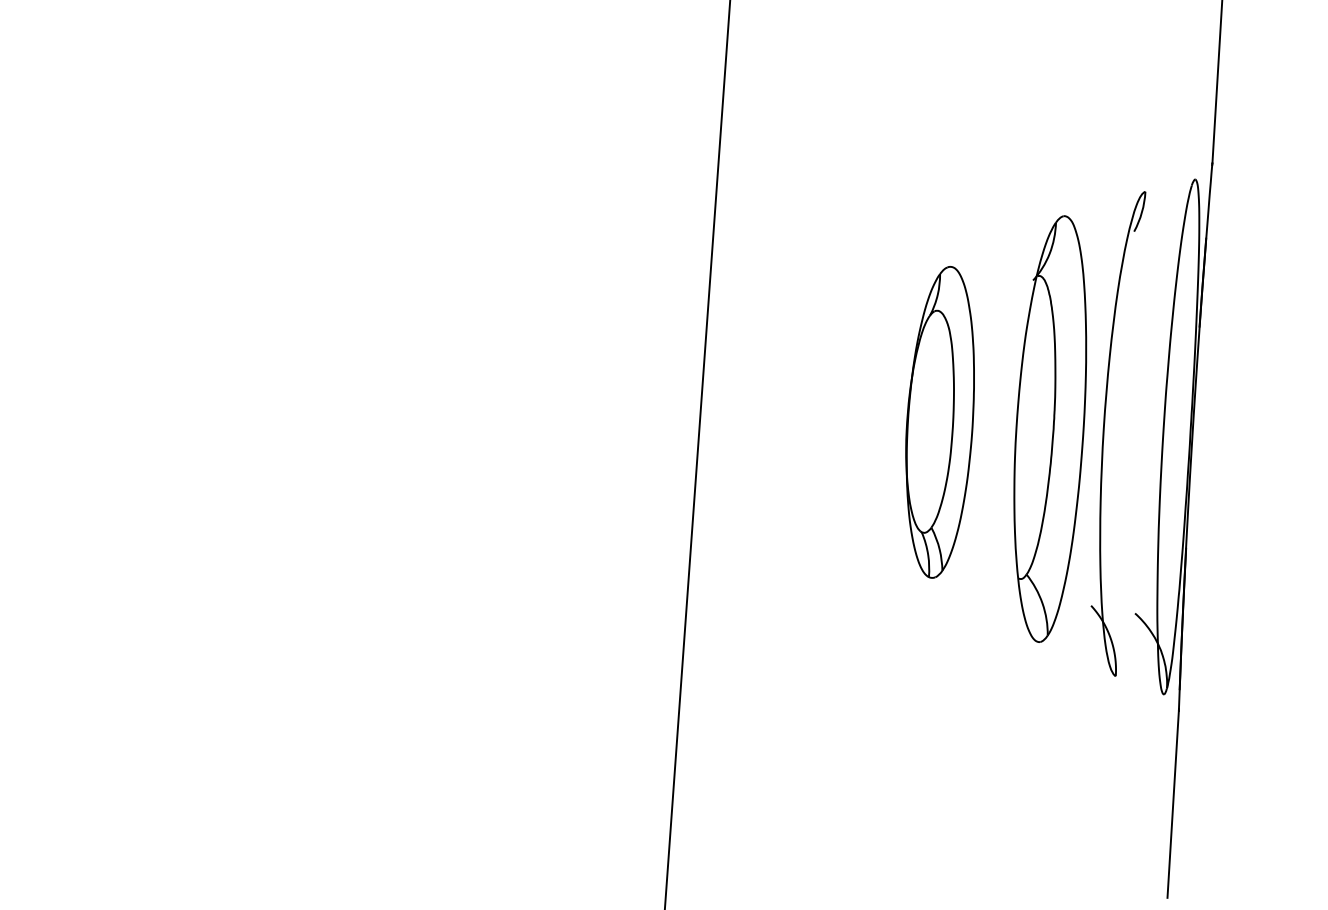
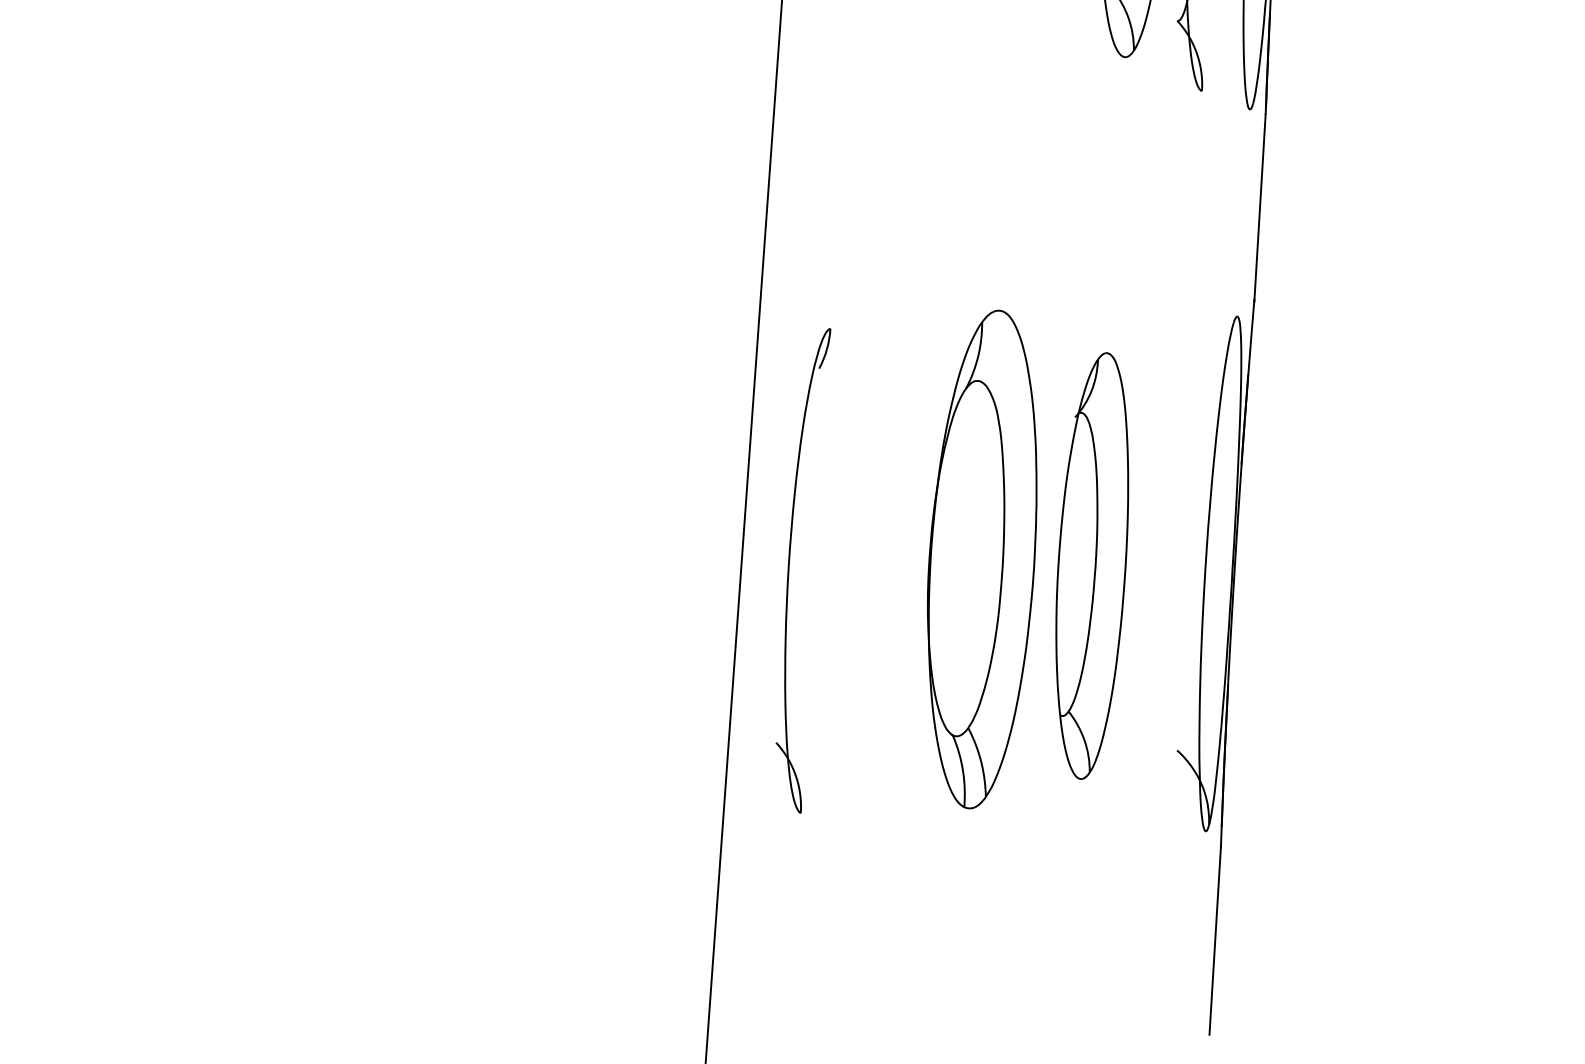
part: (939, 421) -> (981, 558), size x1.6
part: (1104, 433) -> (789, 570), moved

